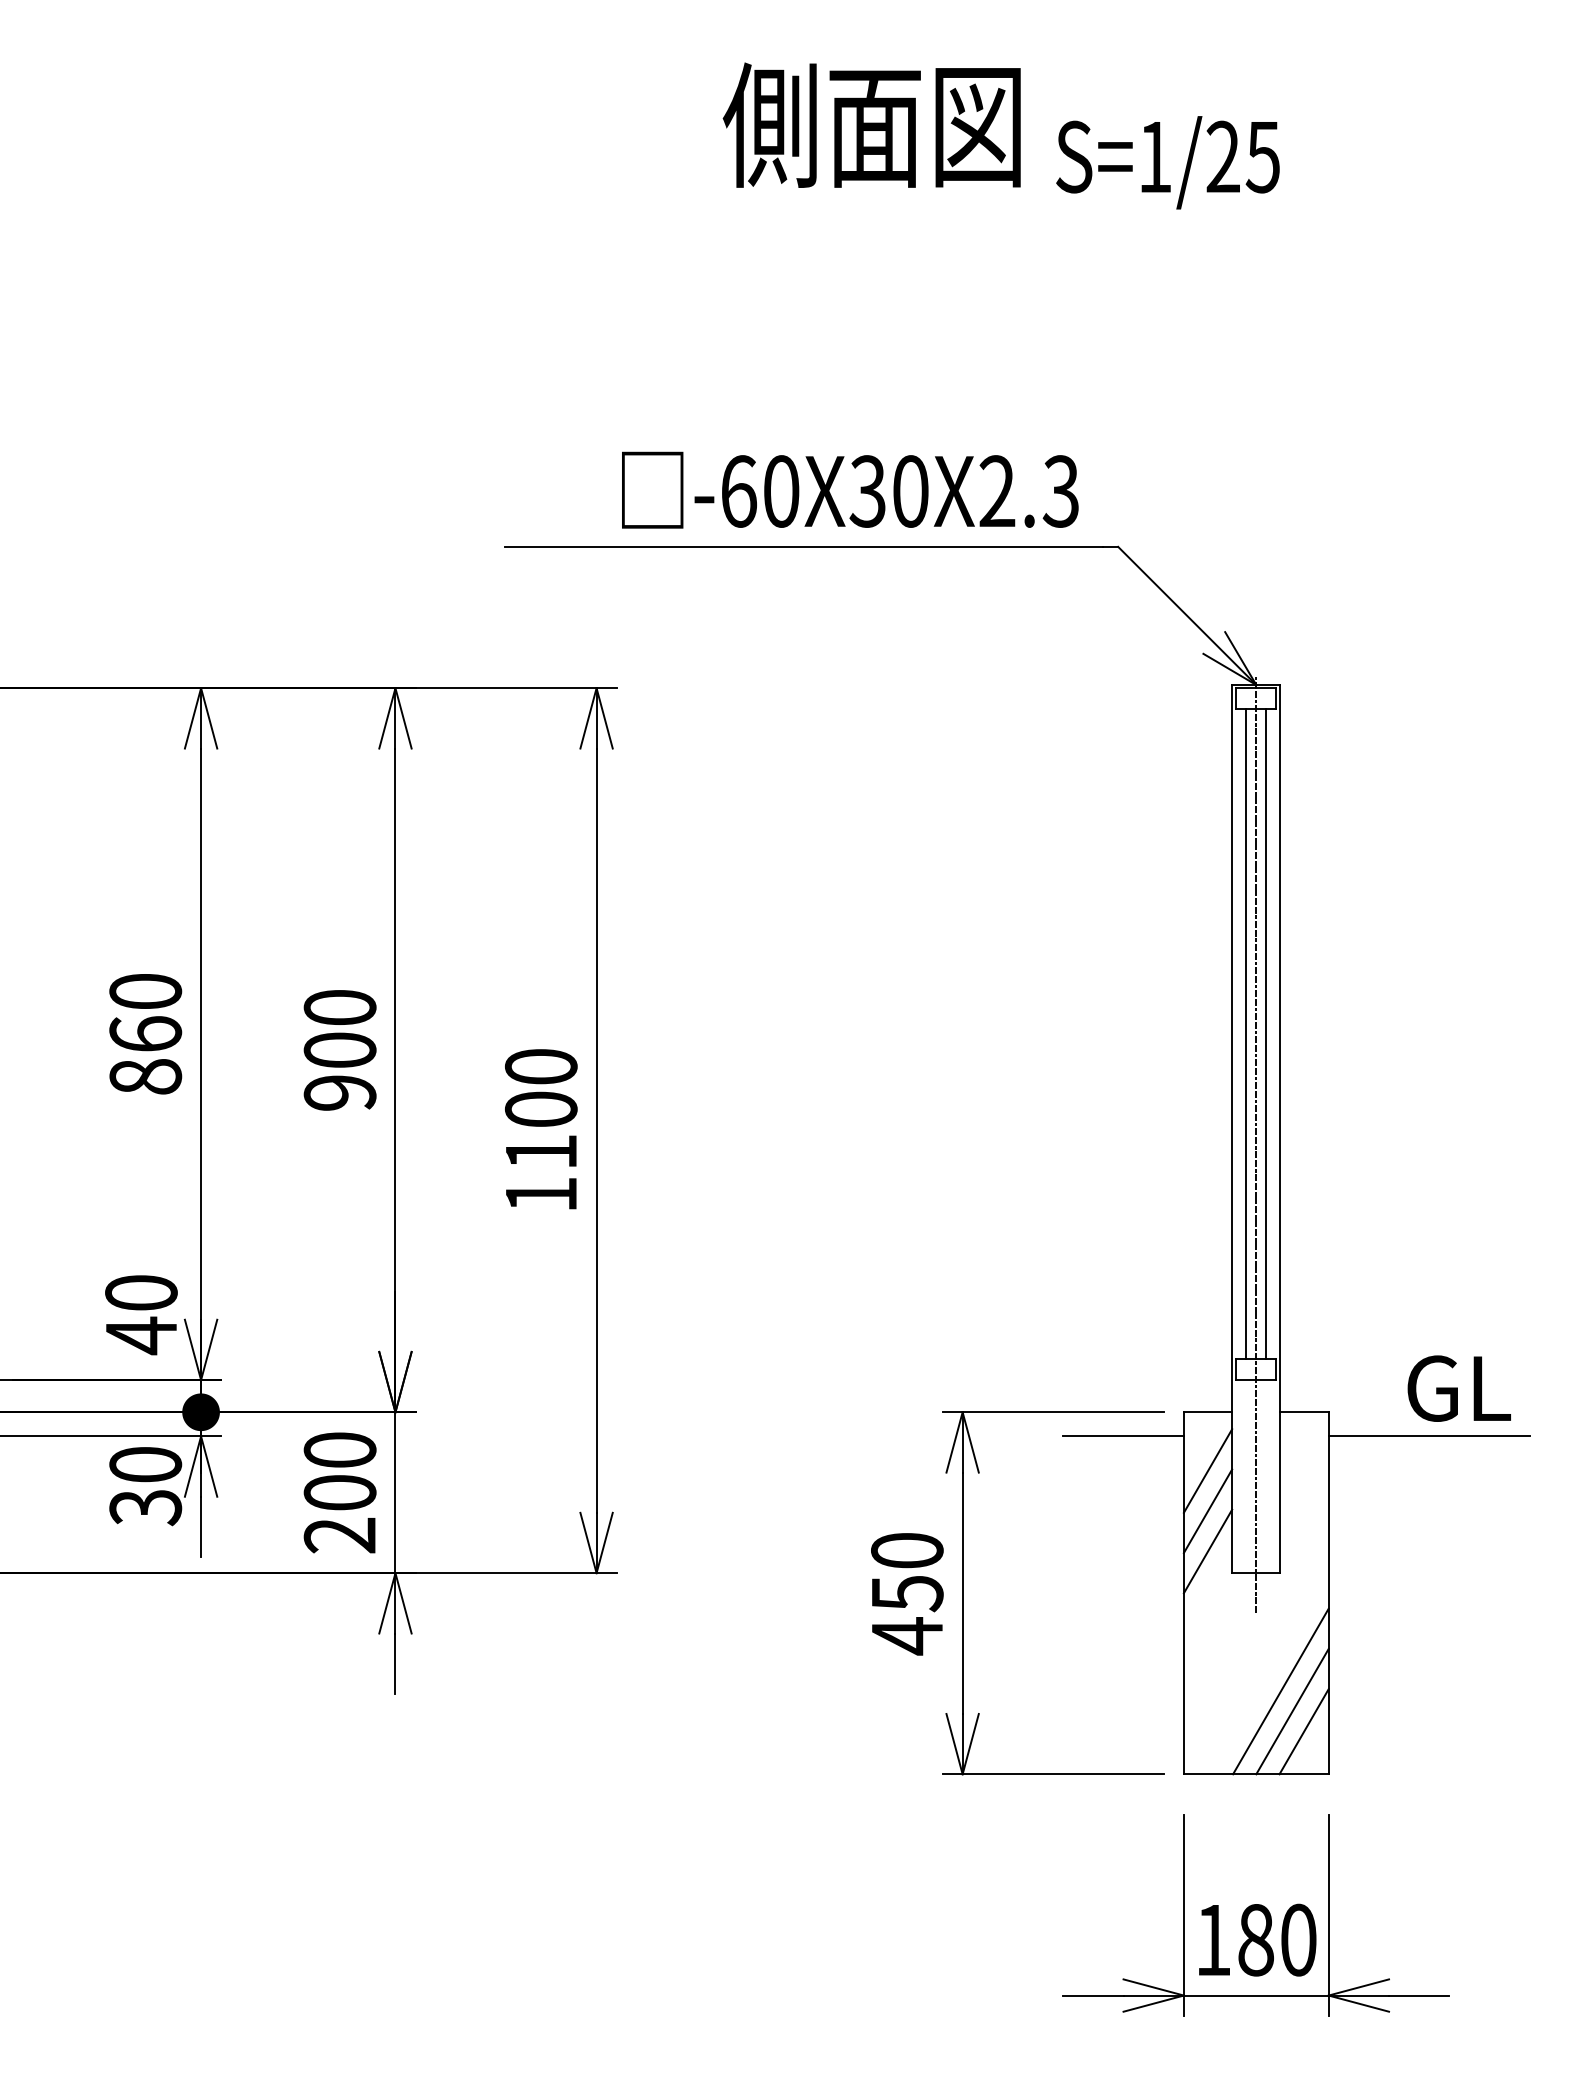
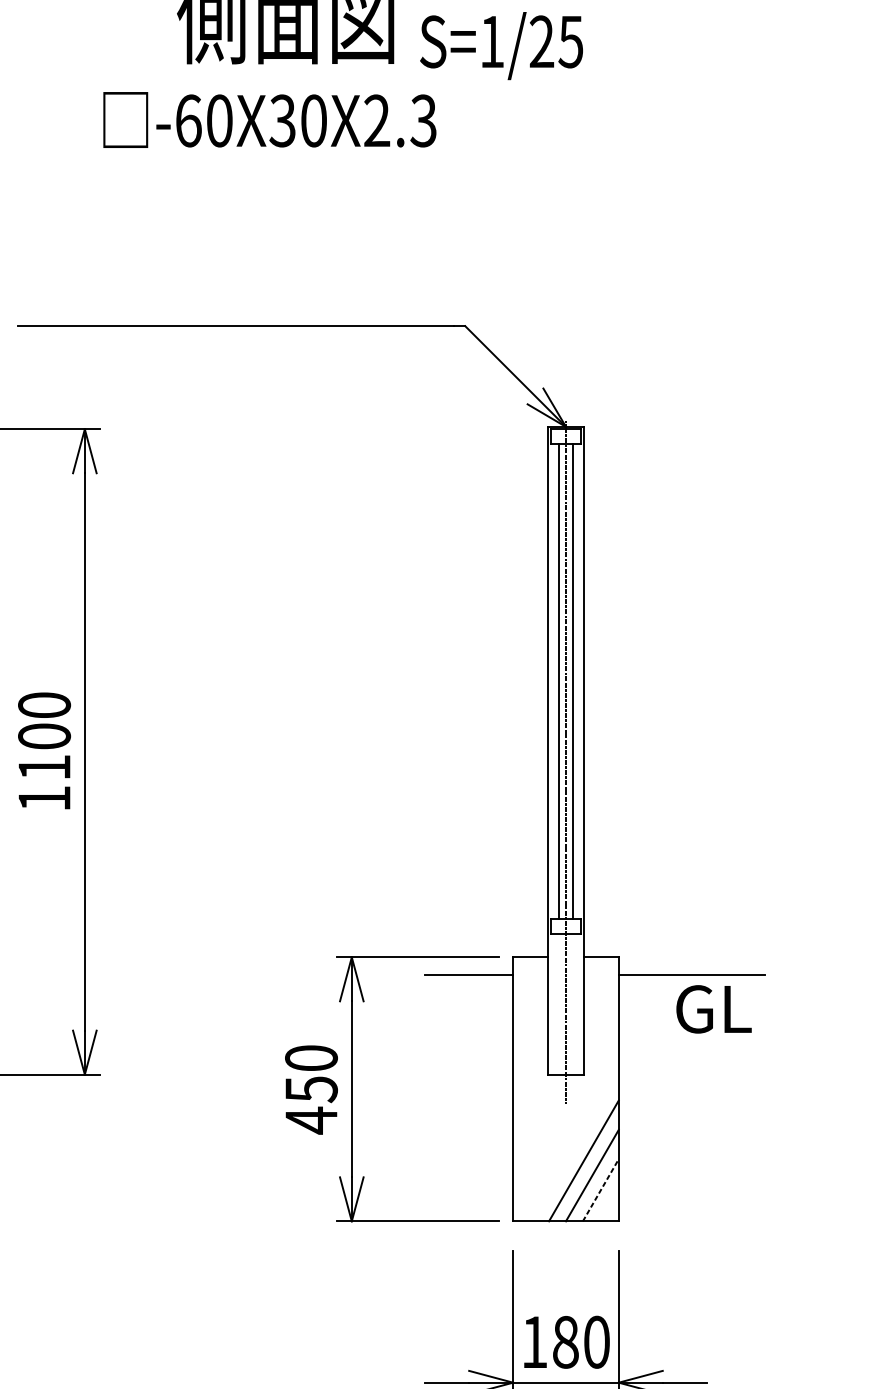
text: (850, 489) -> (270, 119), moved
text: (1458, 1388) -> (713, 1009), moved
line: (1207, 1470) -> (530, 999), removed
line: (1207, 1511) -> (530, 1029), removed
line: (1207, 1551) -> (530, 1058), removed
line: (1304, 1731) -> (601, 1190), solid -> dashed

